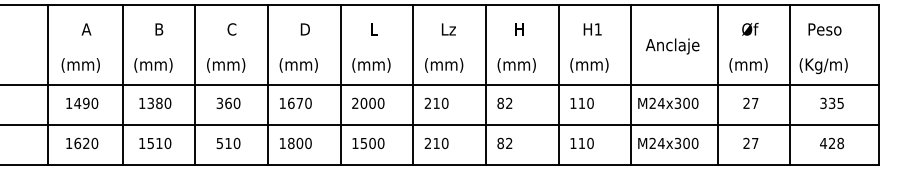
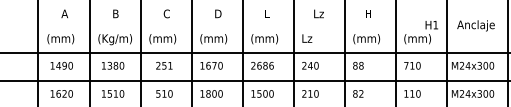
text: (592, 29) -> (431, 25), moved
text: (444, 65) -> (315, 39), (mm) -> Lz
text: (161, 66) -> (117, 39), (mm) -> (Kg/m)
text: (372, 102) -> (265, 65), 2000 -> 2686
text: (228, 103) -> (164, 65), 360 -> 251
text: (436, 103) -> (310, 65), 210 -> 240
text: (509, 103) -> (361, 65), 82 -> 88
text: (573, 103) -> (406, 65), 110 -> 710

